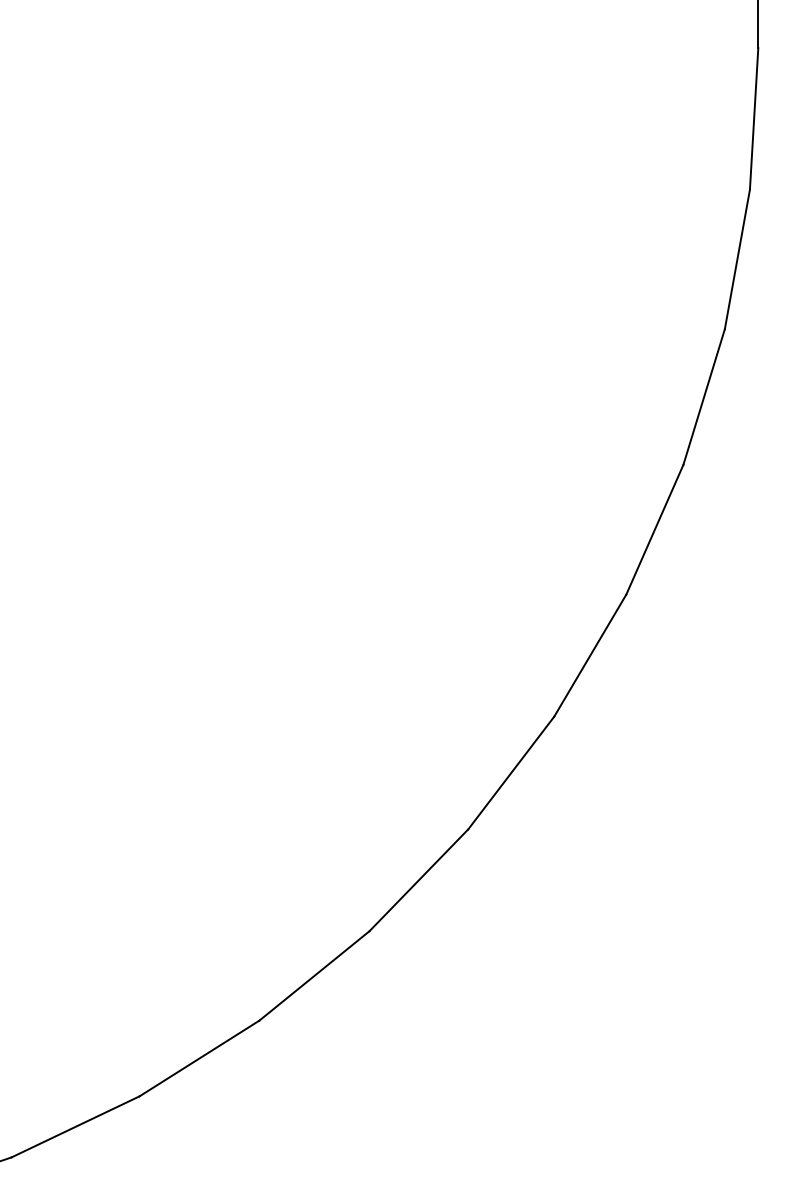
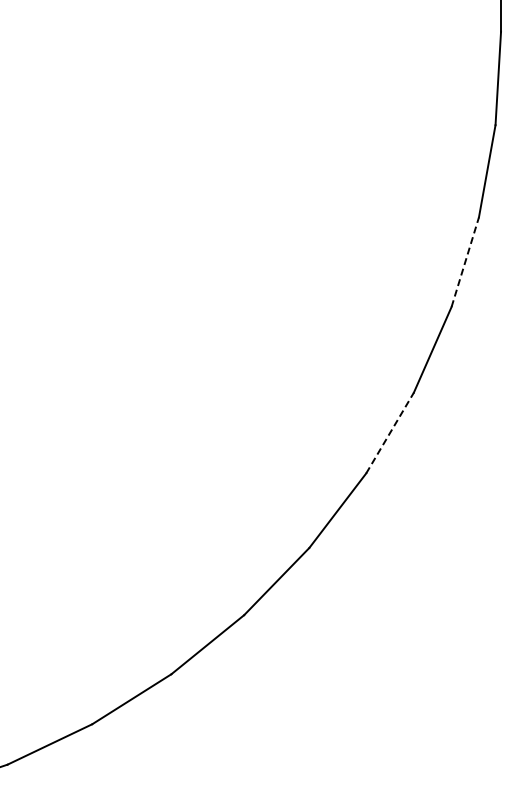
line: (704, 397) -> (465, 262), solid -> dashed
line: (590, 656) -> (390, 433), solid -> dashed

